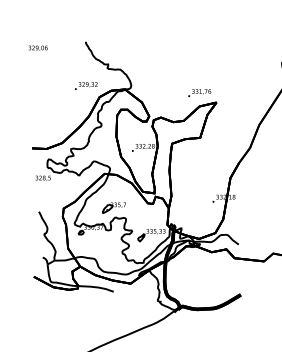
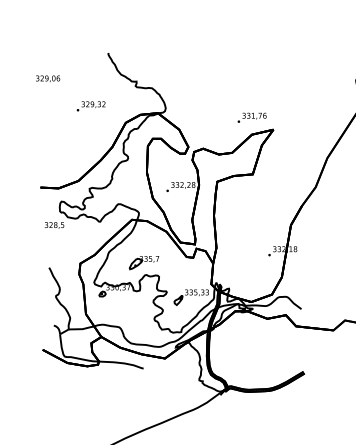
text: (37, 47) -> (47, 77), moved
text: (86, 85) -> (91, 105), moved

